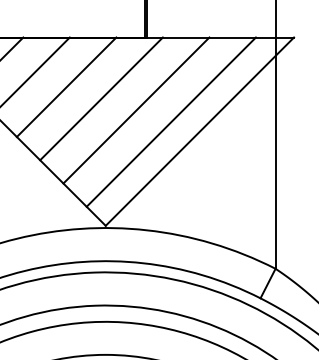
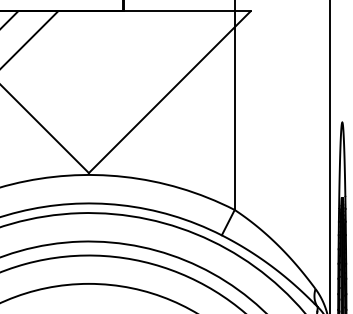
line: (66, 86) -> (55, 53), removed
line: (101, 98) -> (85, 63), removed
line: (135, 109) -> (114, 73), removed
line: (170, 121) -> (144, 83), removed

